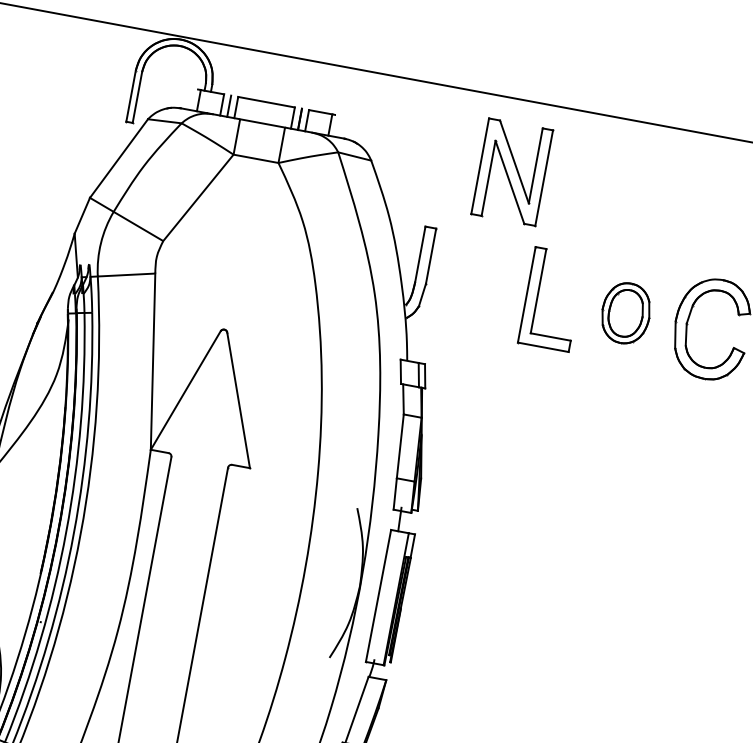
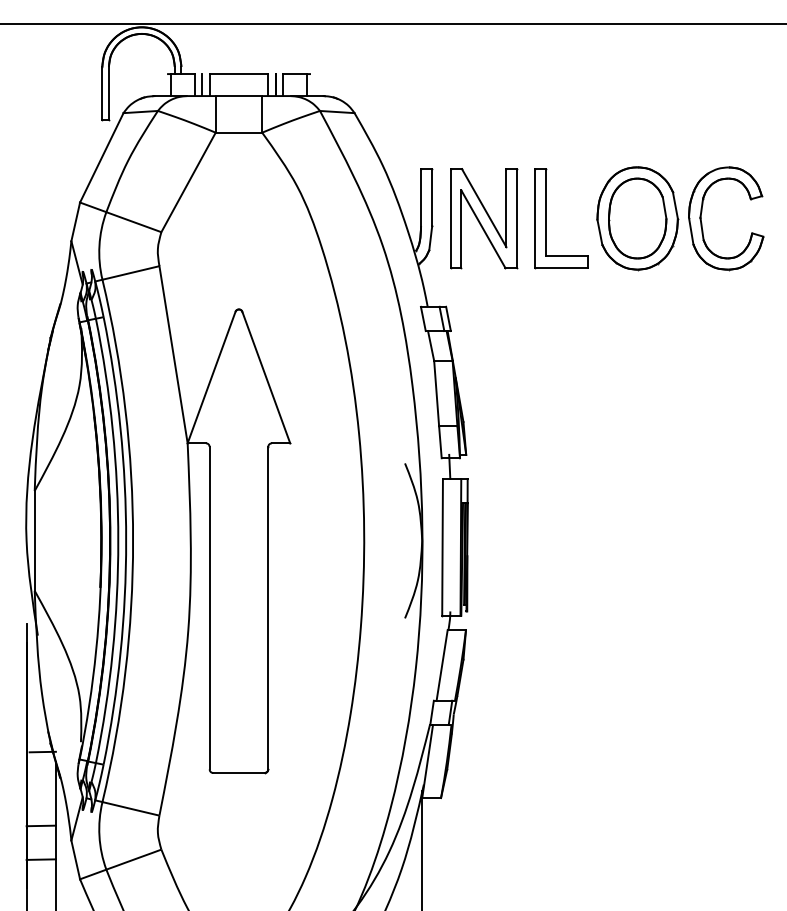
part: (512, 172) -> (484, 218), moved
part: (625, 313) -> (637, 218), size x1.67

